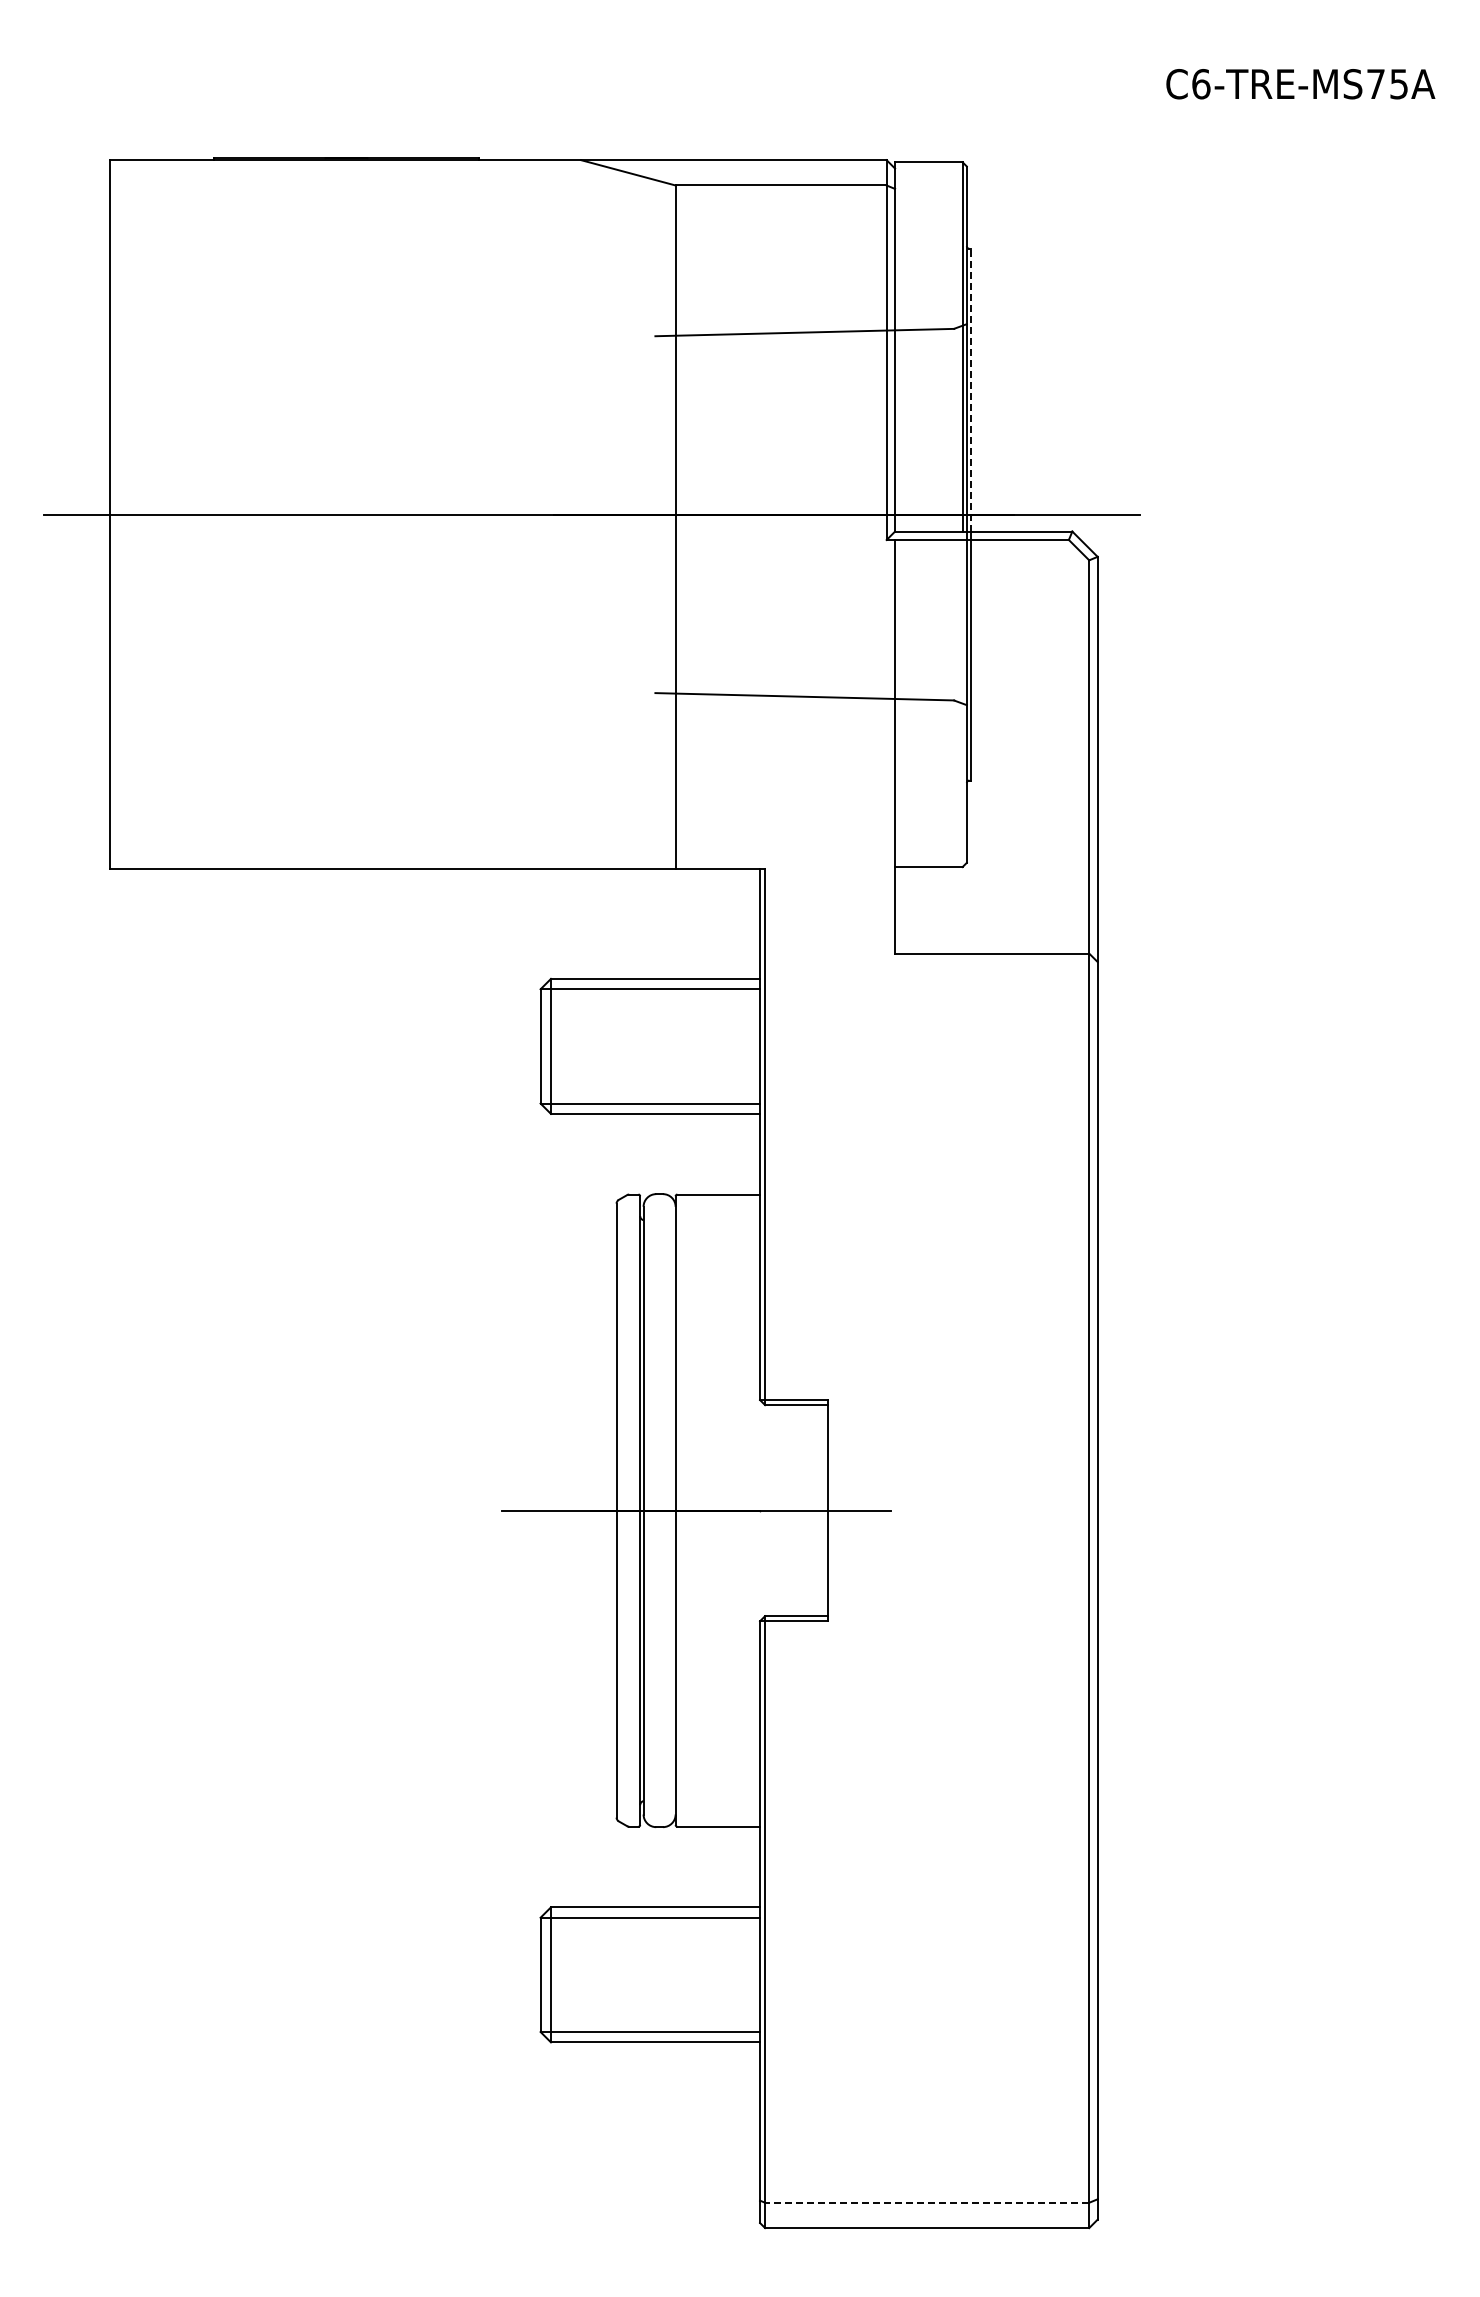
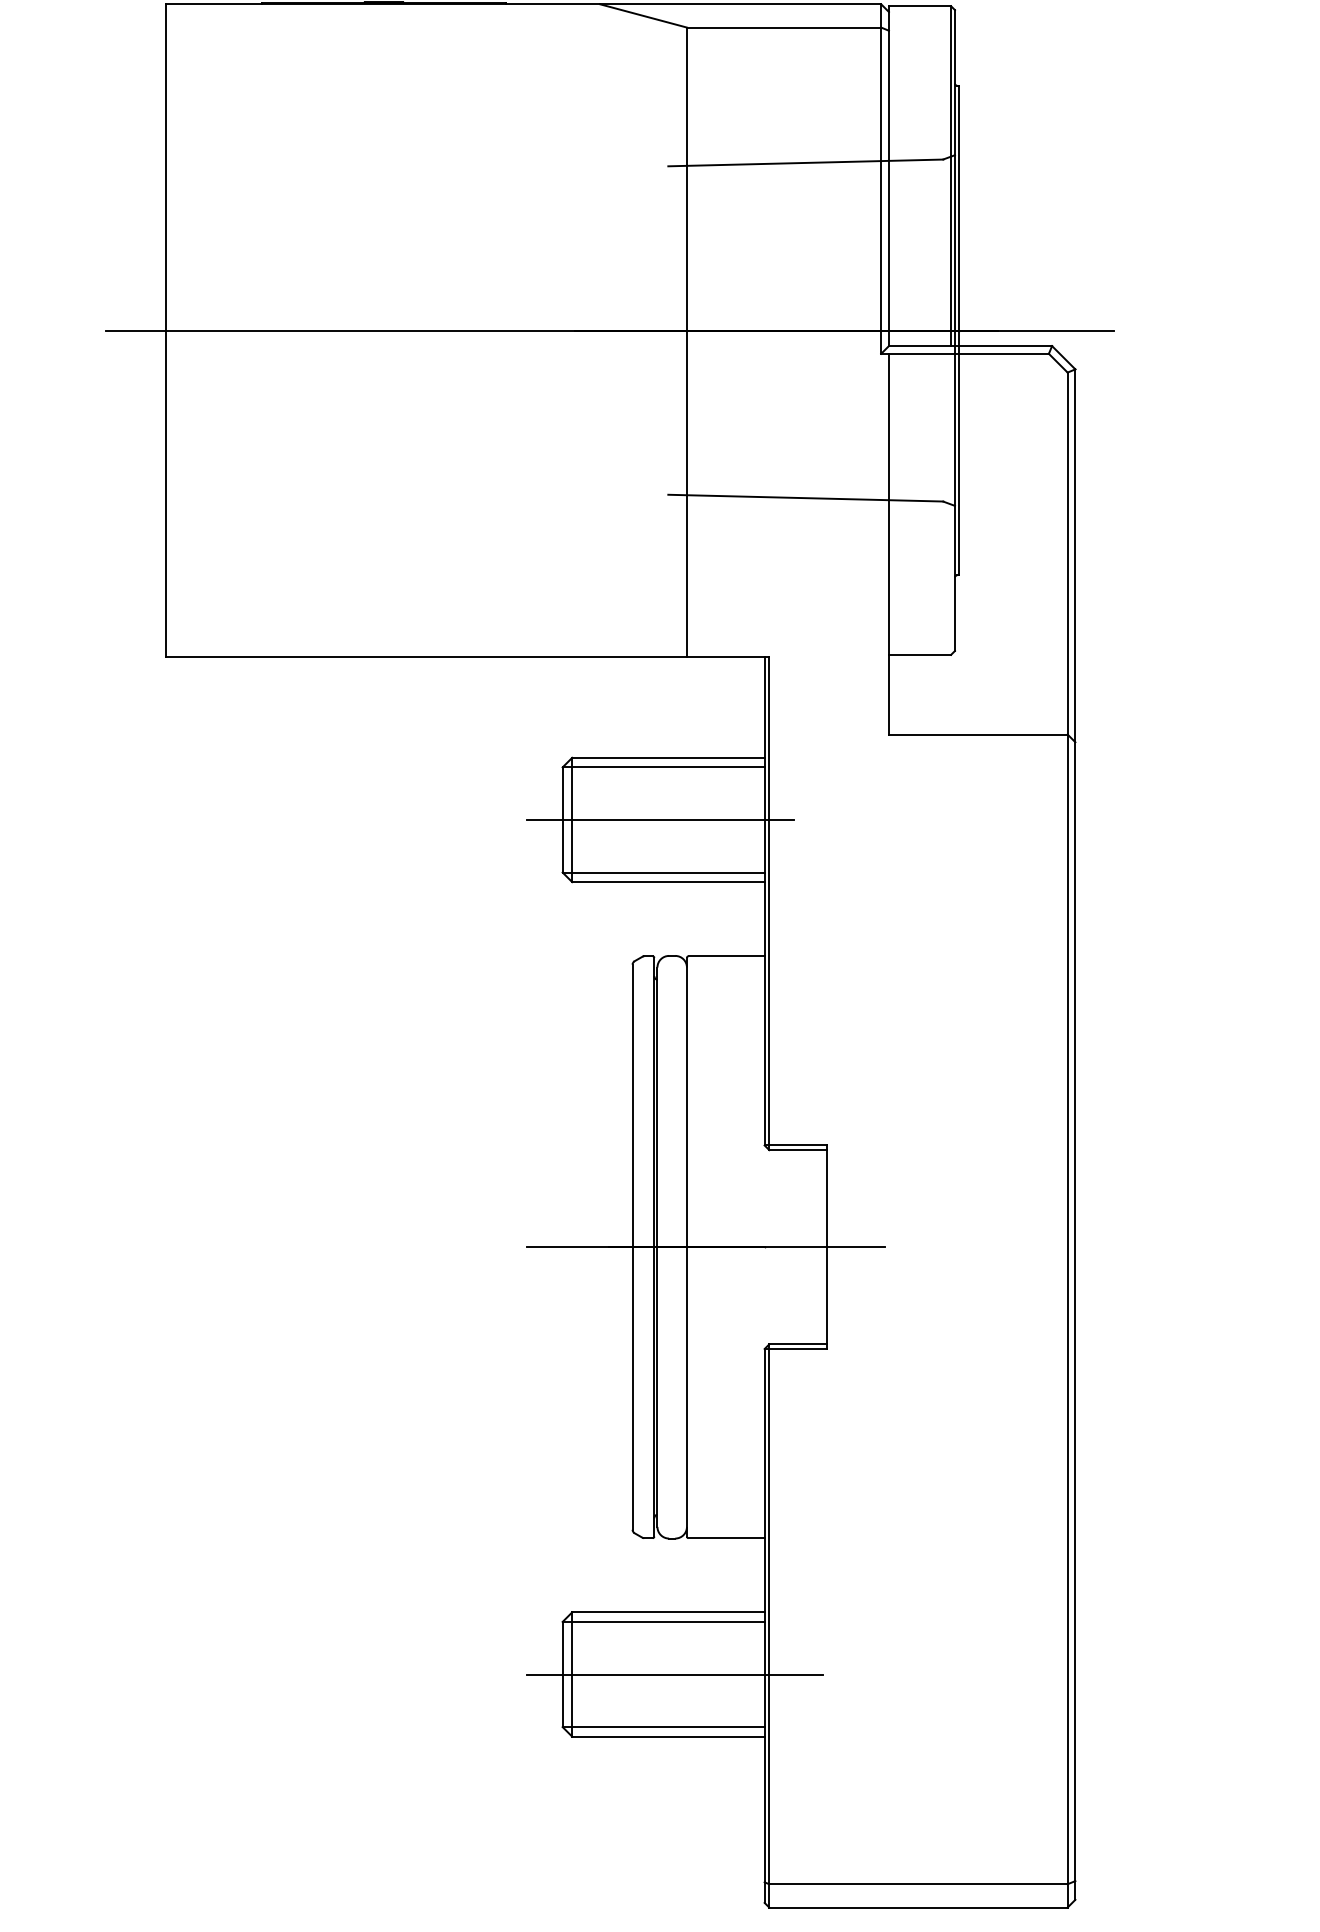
line: (971, 389) -> (959, 215), dashed -> solid
line: (646, 1046) -> (660, 820), added
line: (662, 1974) -> (674, 1674), added
line: (926, 2202) -> (917, 1884), dashed -> solid

